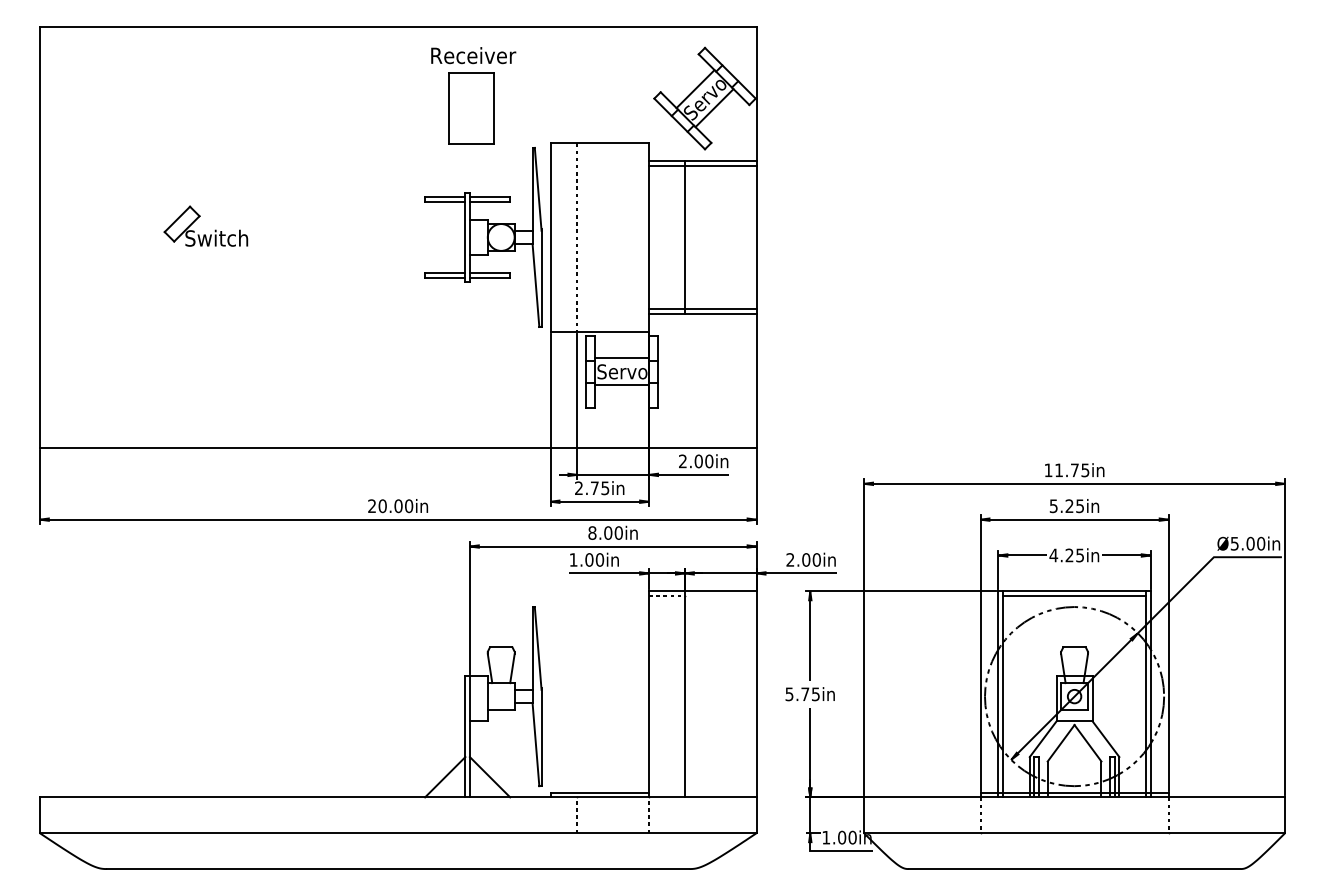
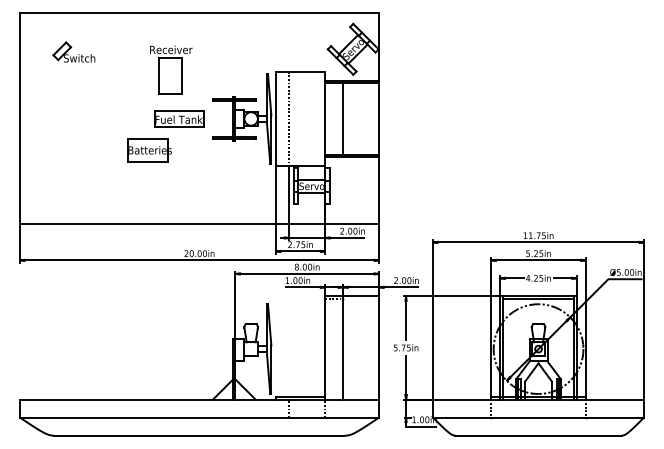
part: (473, 94) -> (171, 69), moved
part: (204, 224) -> (73, 51), moved
part: (358, 236) -> (179, 118), added
part: (298, 300) -> (149, 150), added

